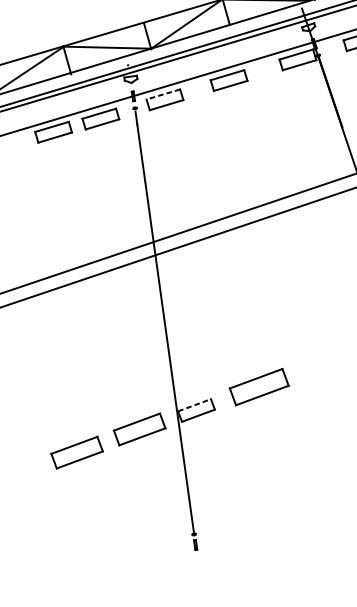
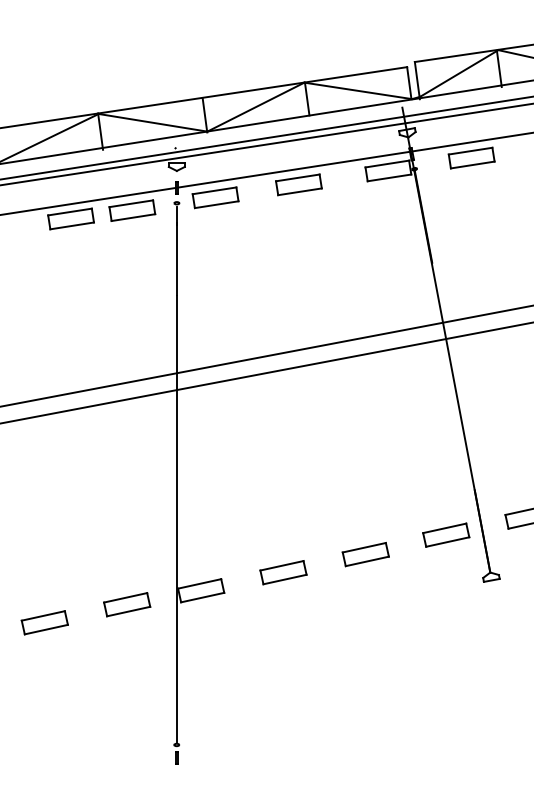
line: (163, 94) -> (214, 190), dashed -> solid
part: (321, 364) -> (365, 554), added
part: (259, 387) -> (283, 572), size x0.62
line: (195, 404) -> (200, 583), dashed -> solid
part: (140, 429) -> (127, 604), size x0.71
part: (76, 452) -> (44, 622), size x0.71

